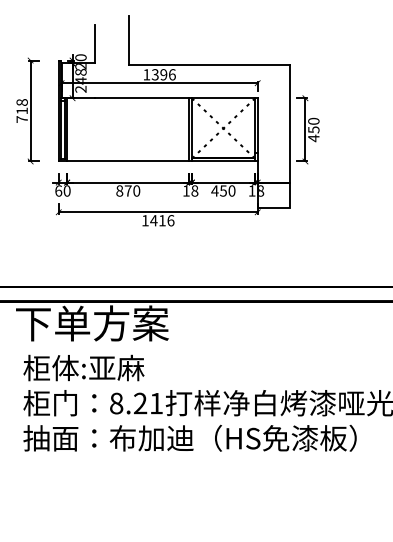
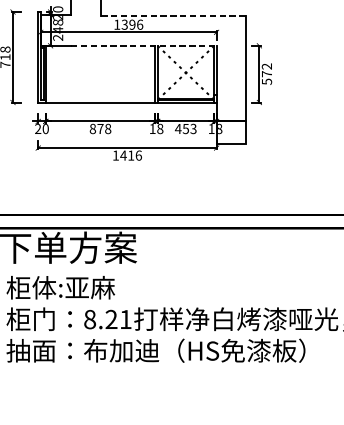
line: (210, 64) -> (174, 15), solid -> dashed
line: (176, 98) -> (143, 46), solid -> dashed
text: (313, 129) -> (266, 73), 450 -> 572
text: (58, 190) -> (37, 128), 60 -> 20
text: (136, 190) -> (107, 128), 870 -> 878
text: (231, 190) -> (193, 128), 450 -> 453

